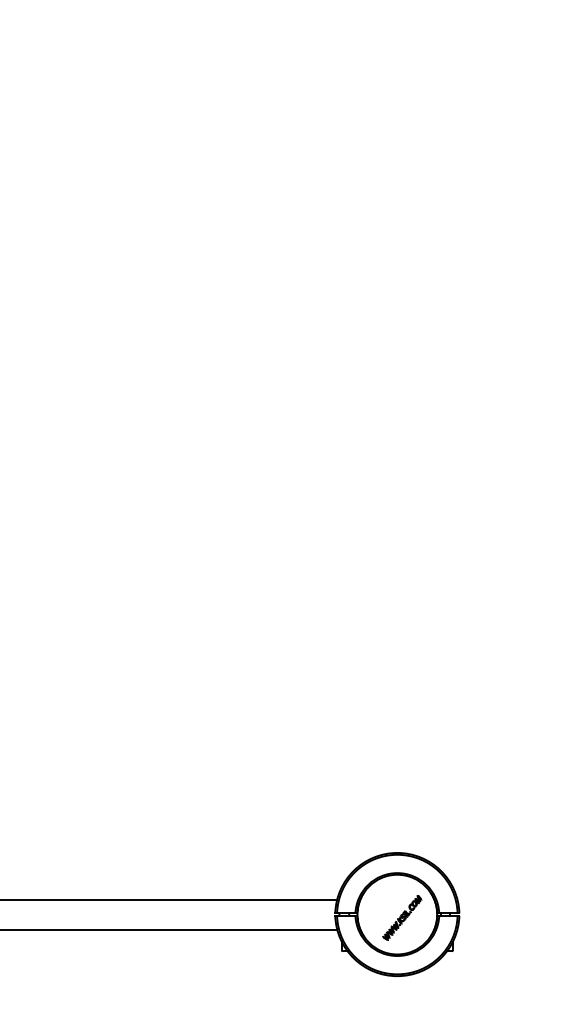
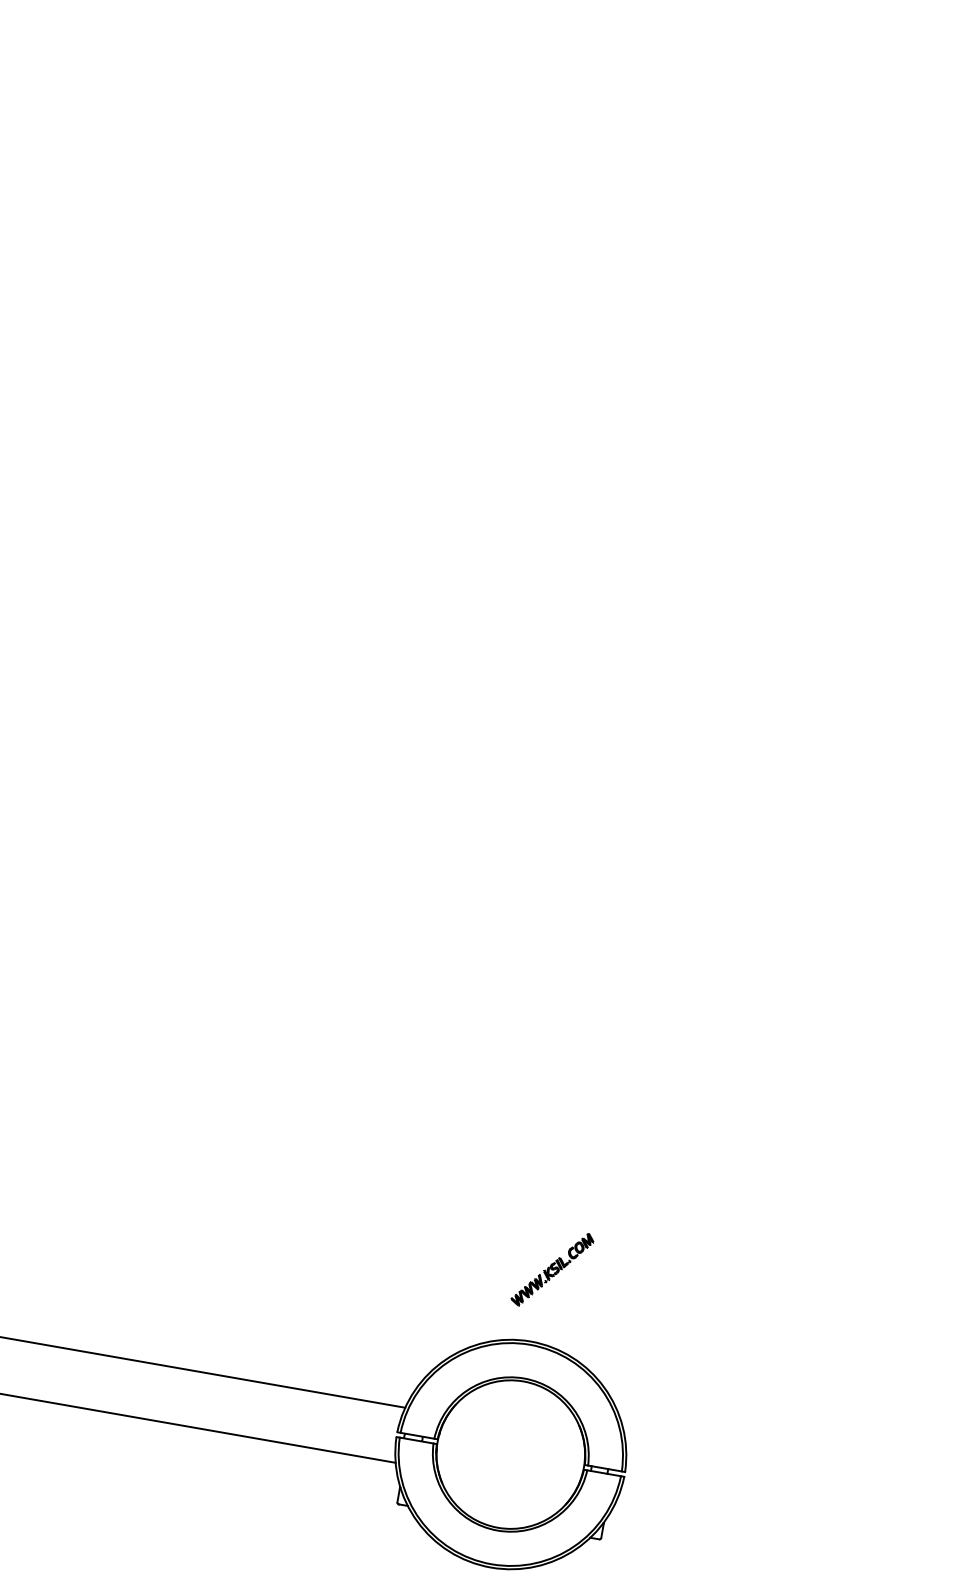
part: (402, 917) -> (552, 1268), moved

